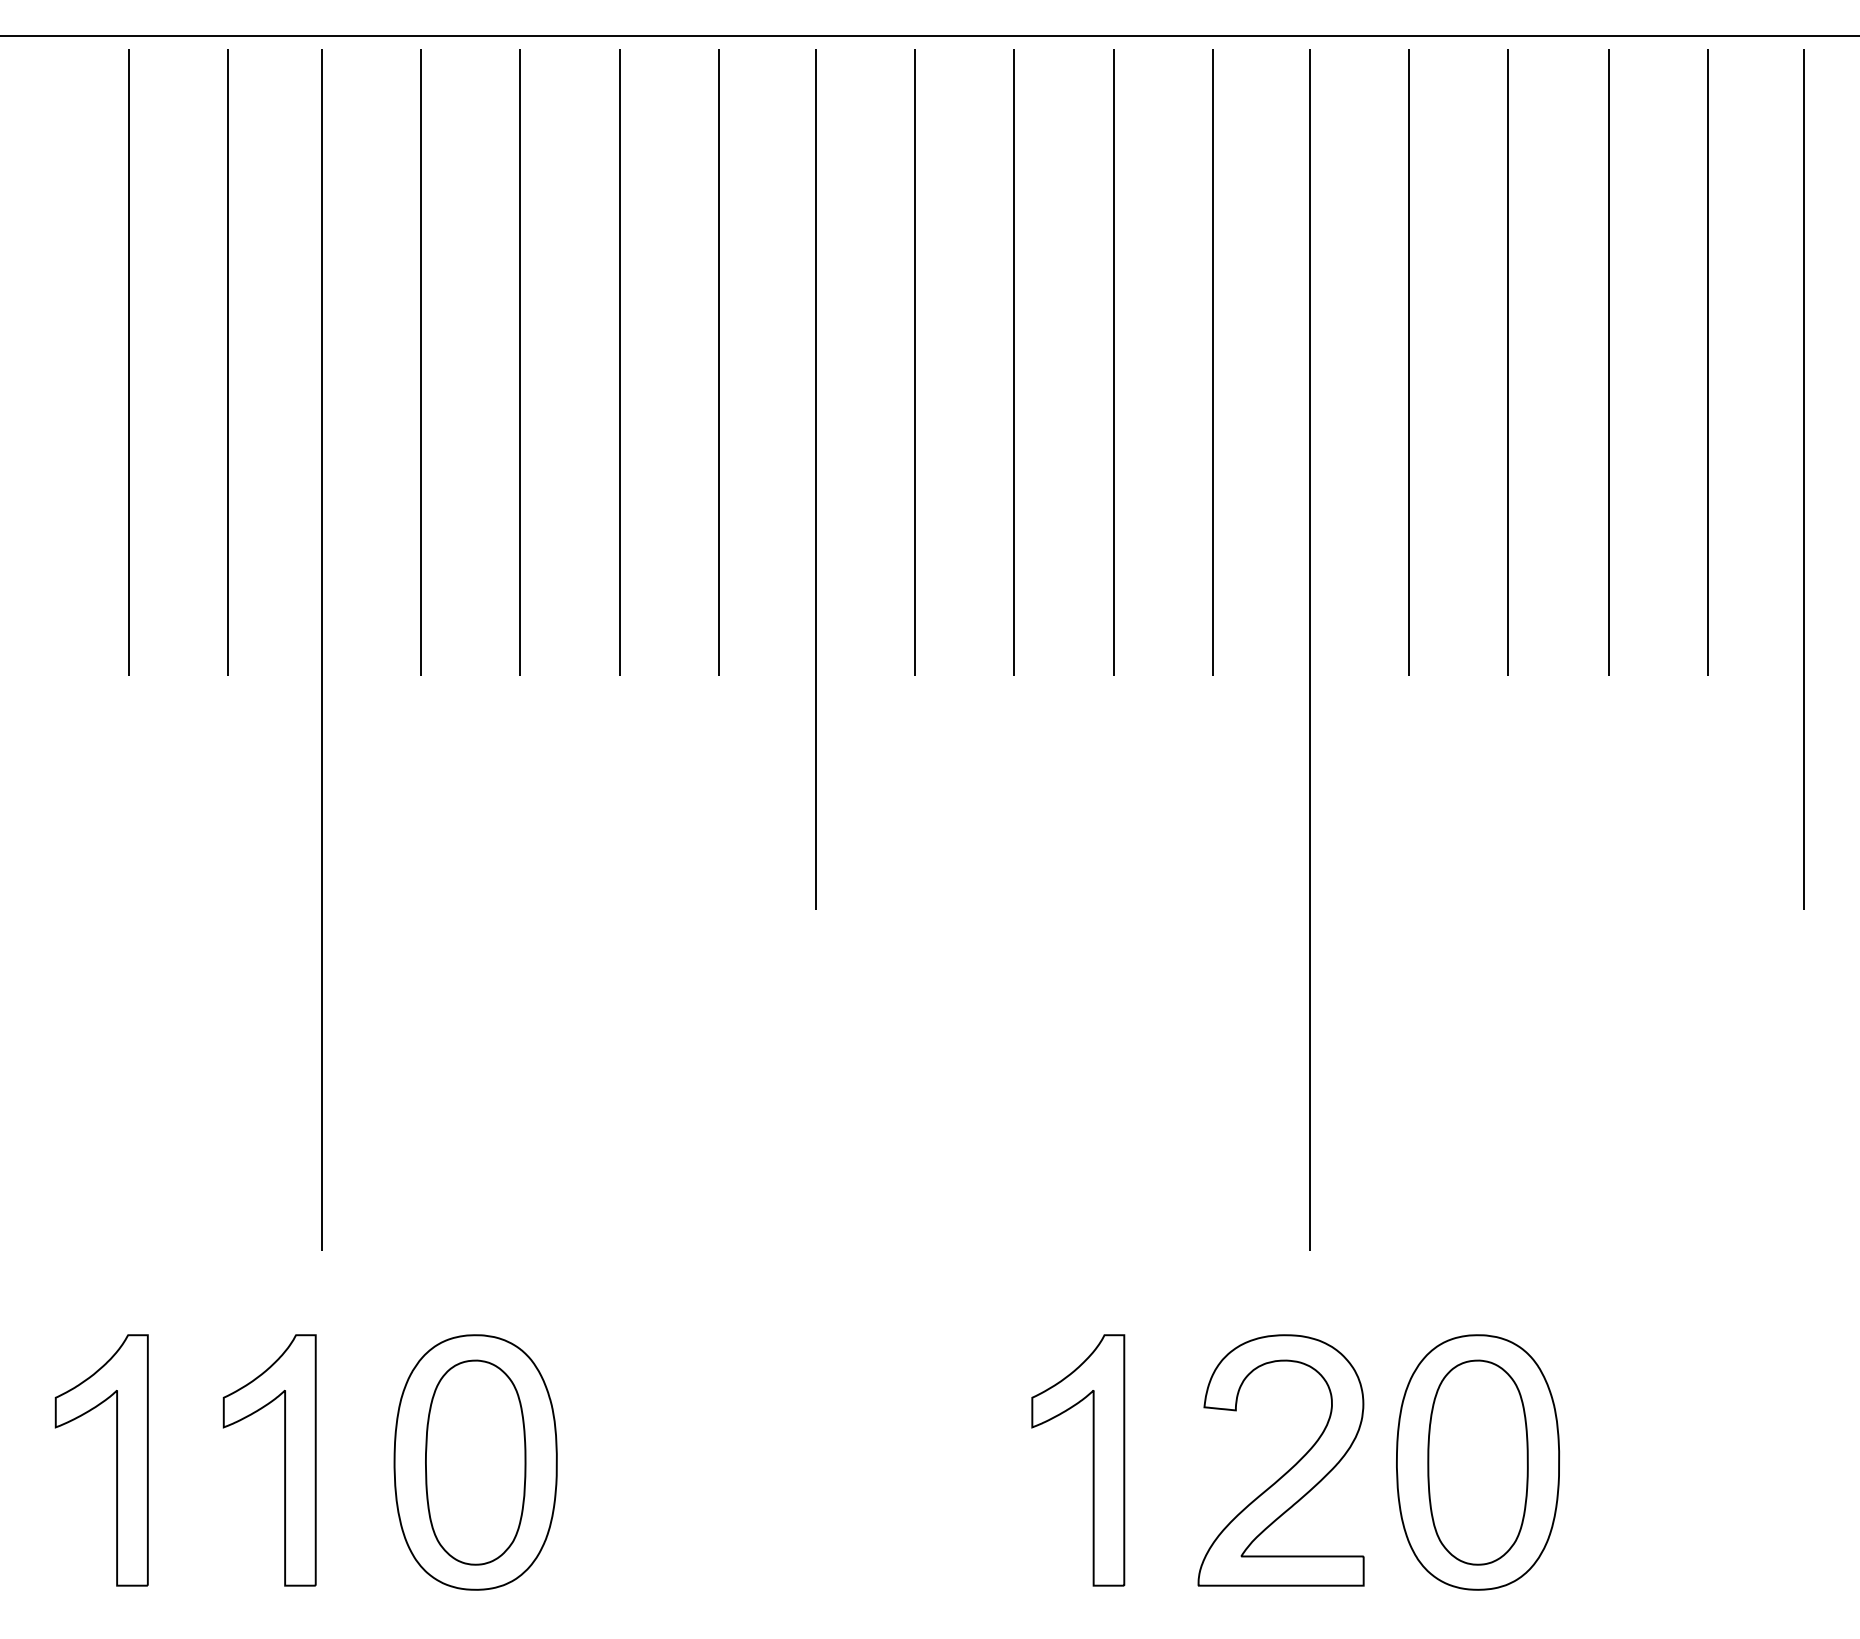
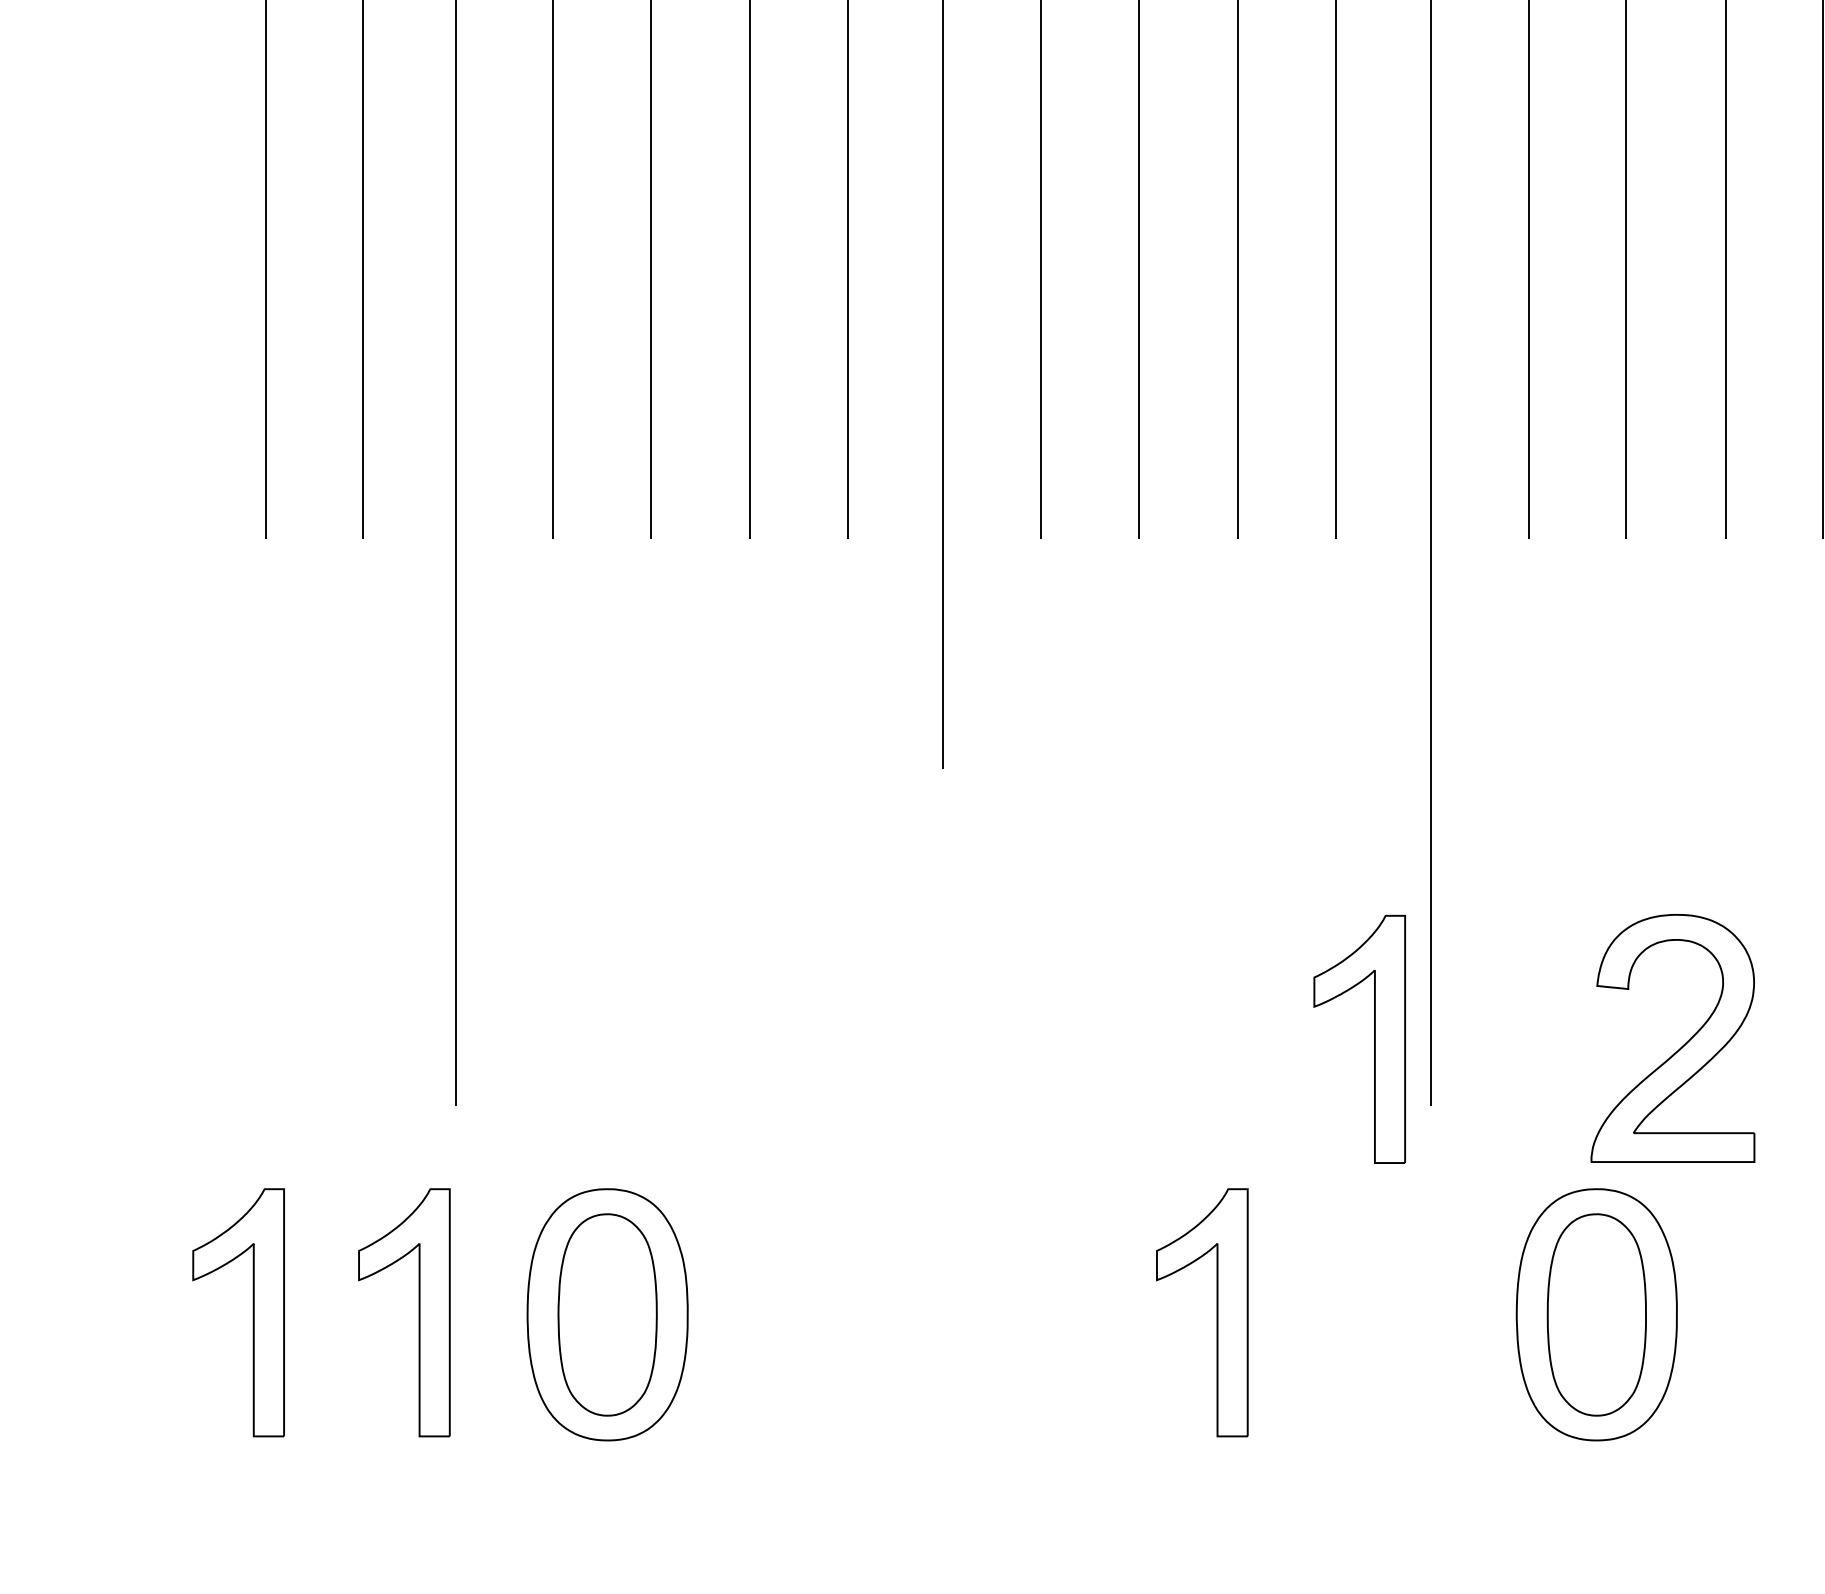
part: (1252, 1183) -> (1374, 1039), added
part: (1288, 1469) -> (1680, 1047), moved

